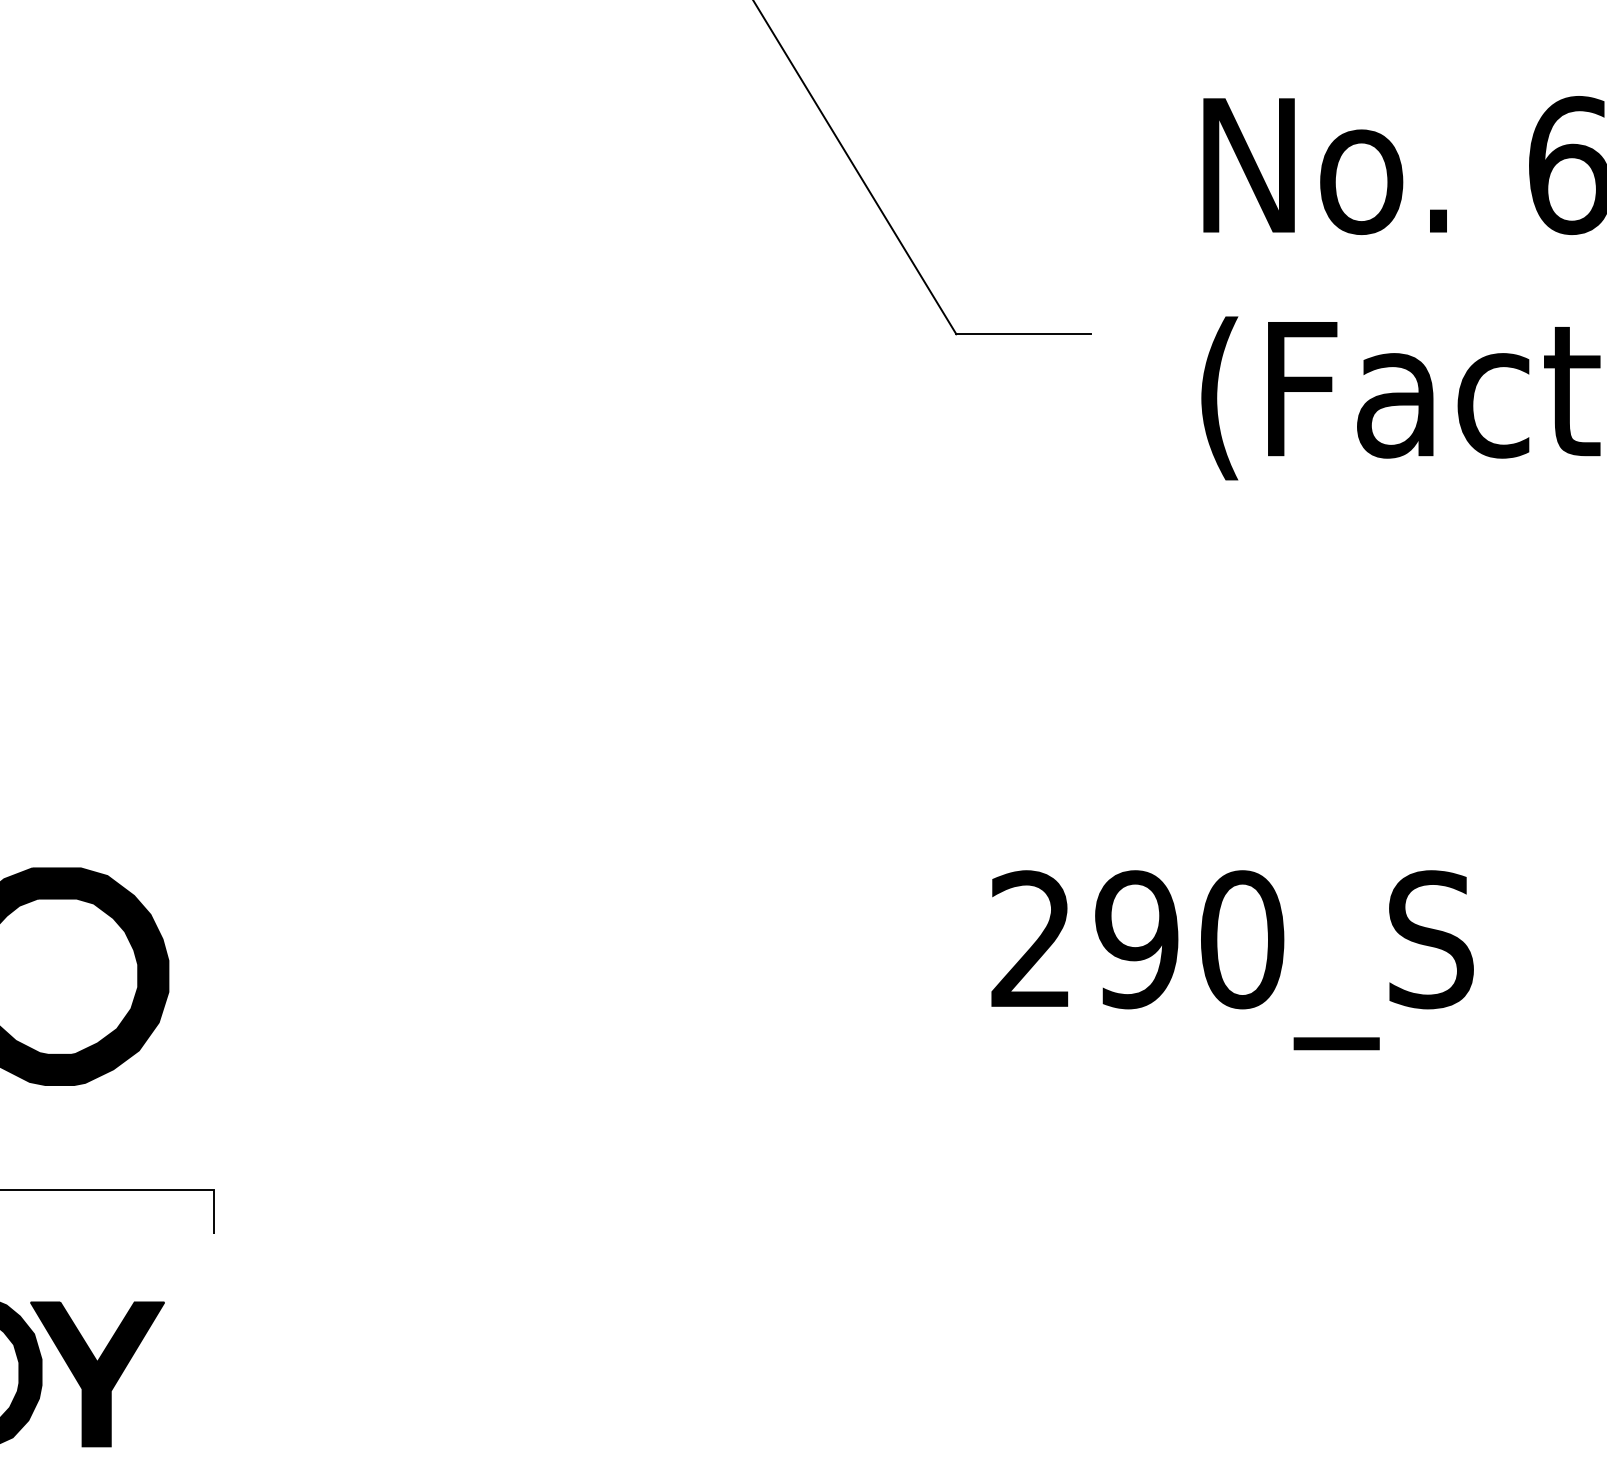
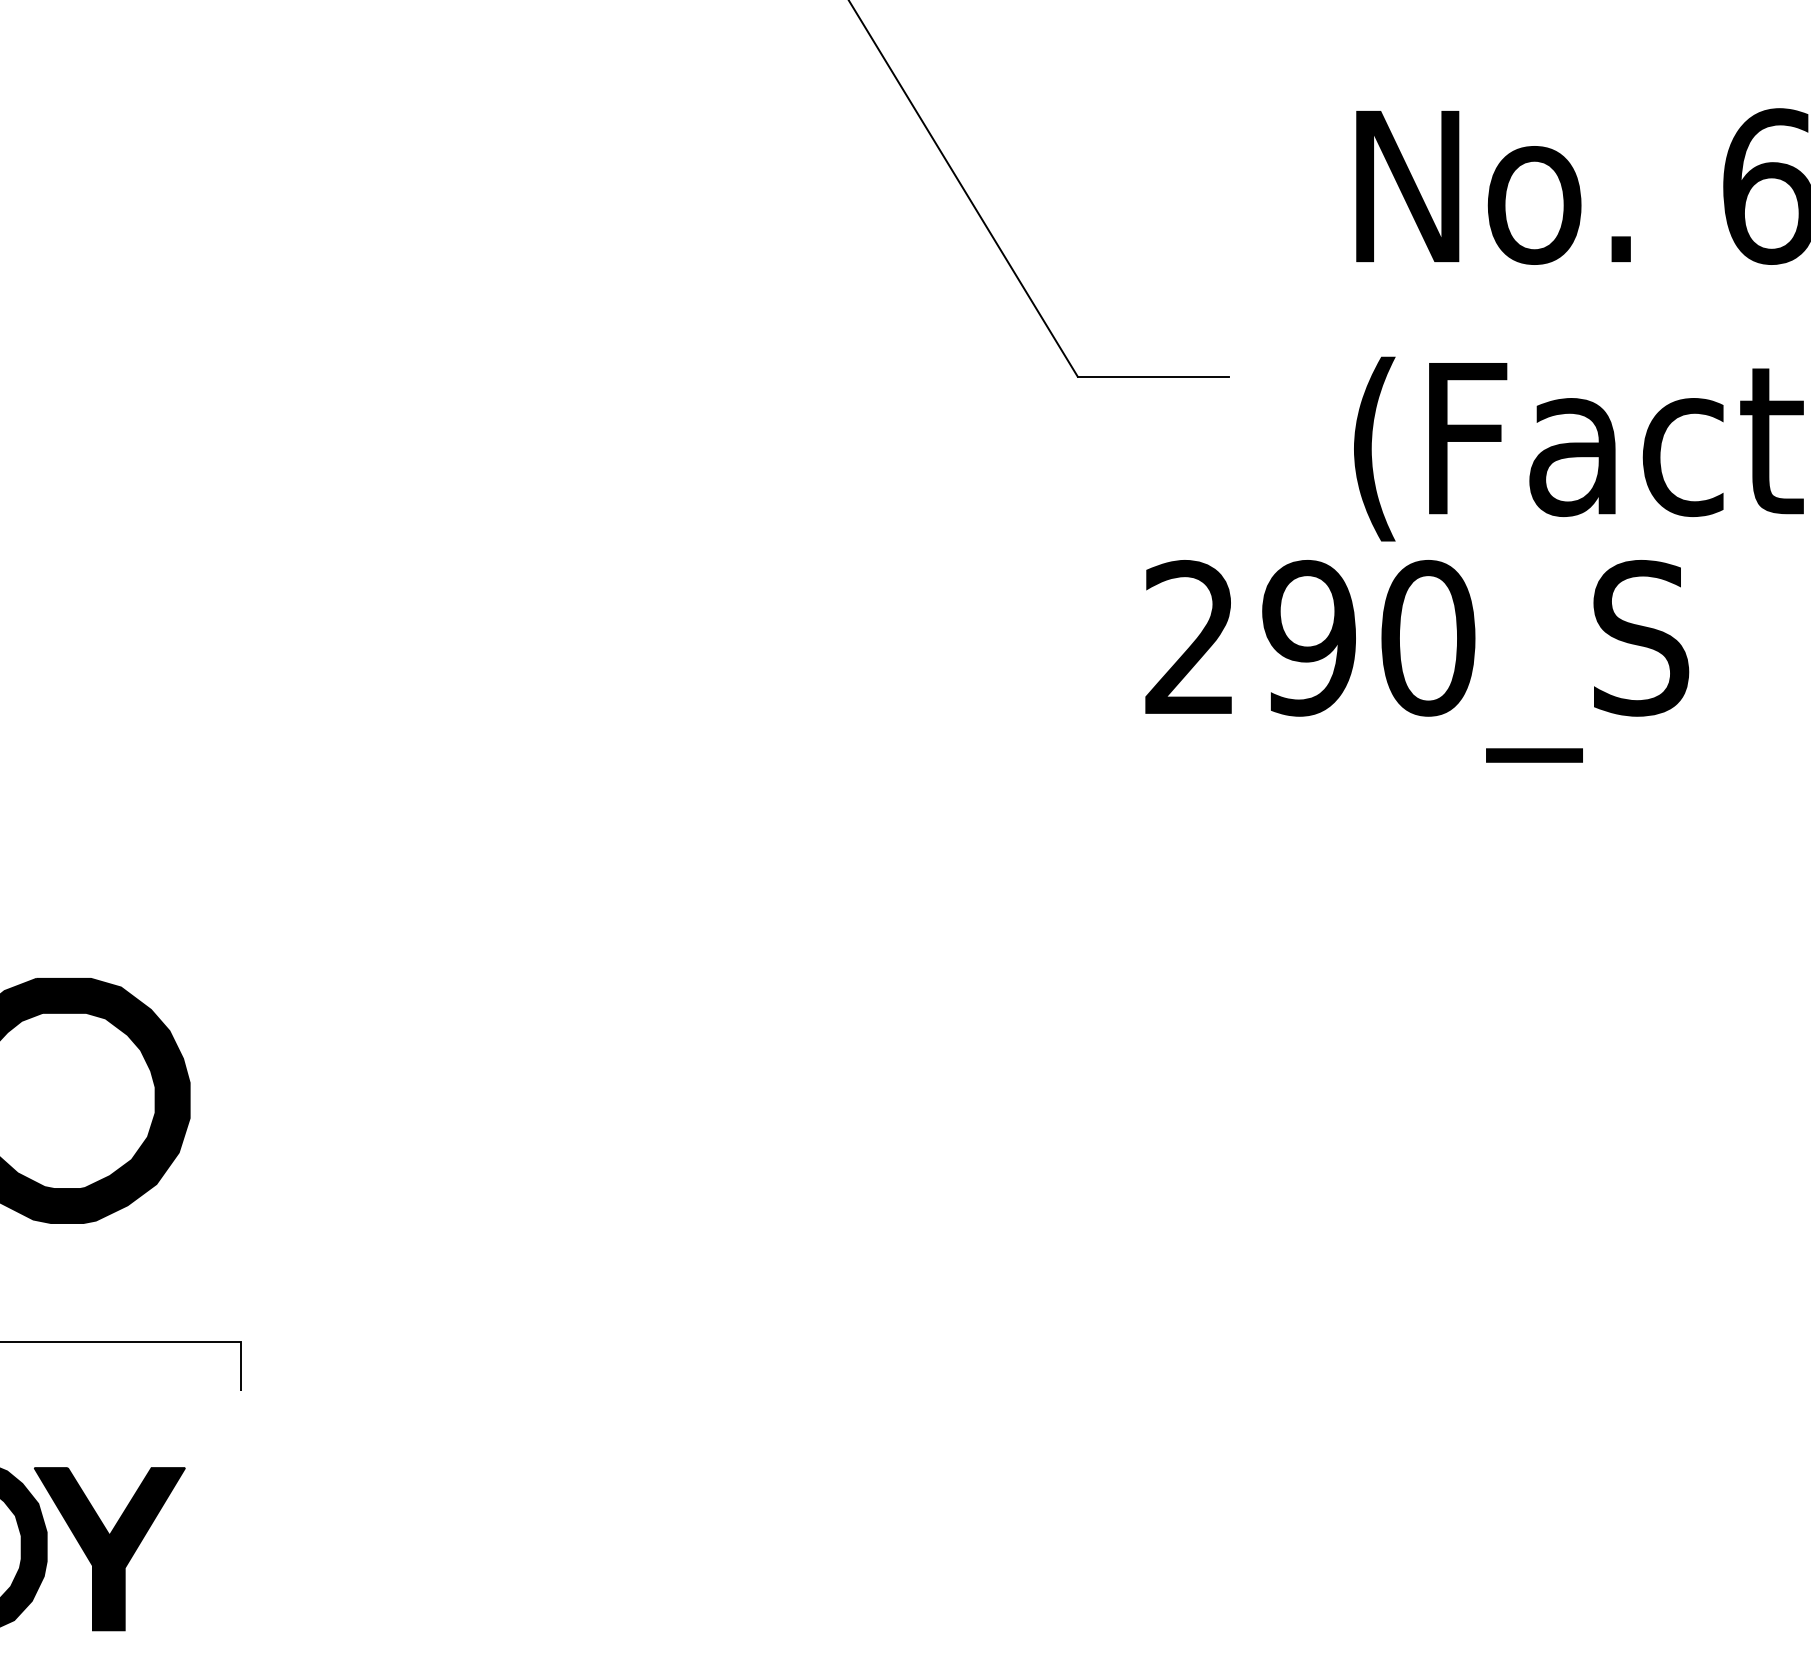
text: (1232, 960) -> (1417, 661), moved

